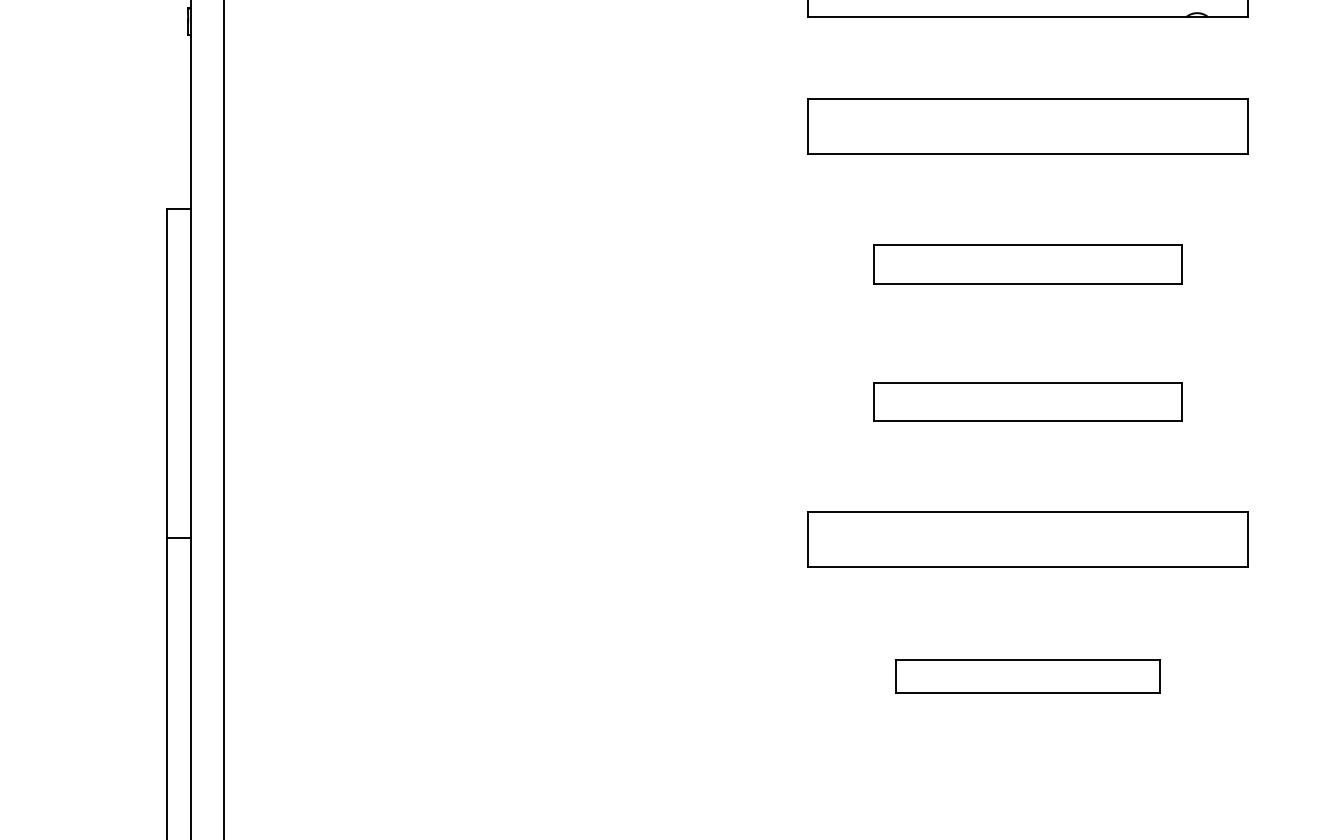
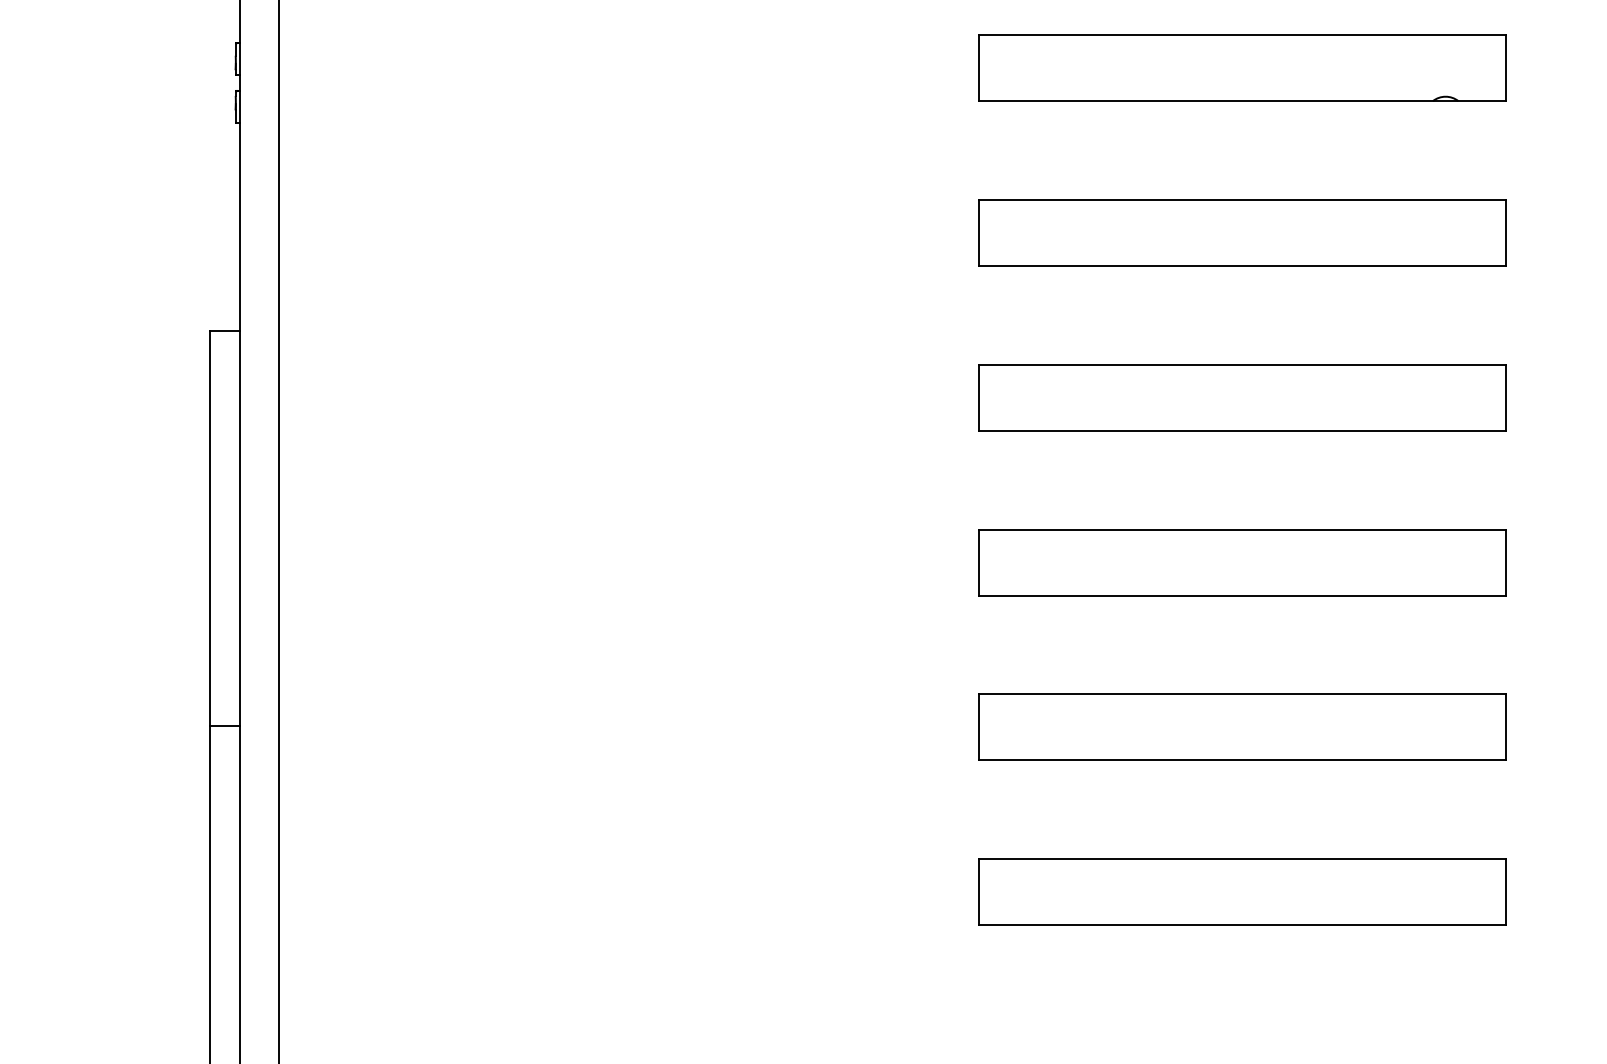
part: (1027, 264) -> (1242, 397), size x1.43
part: (1027, 401) -> (1242, 562), size x1.43
part: (1027, 676) -> (1242, 891), size x1.67

